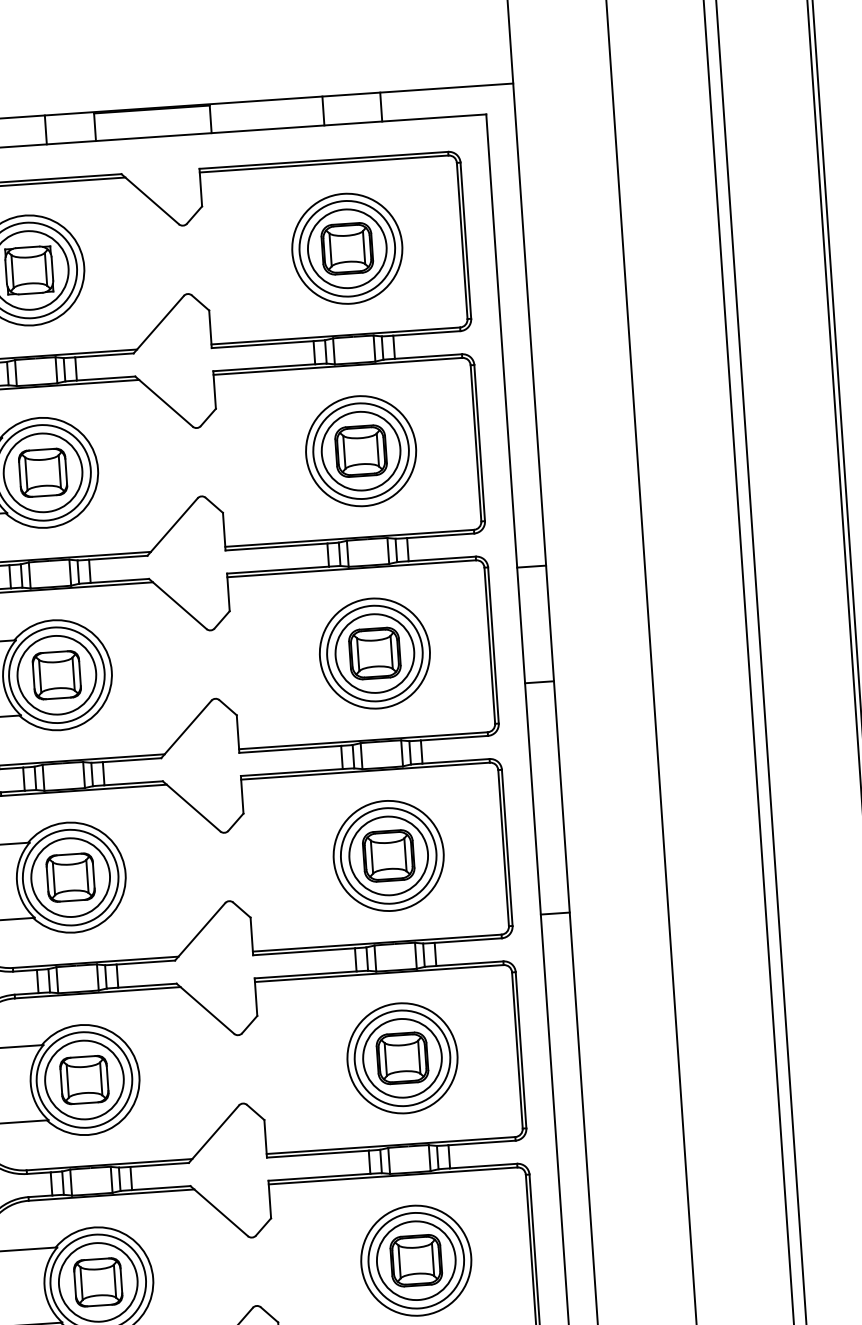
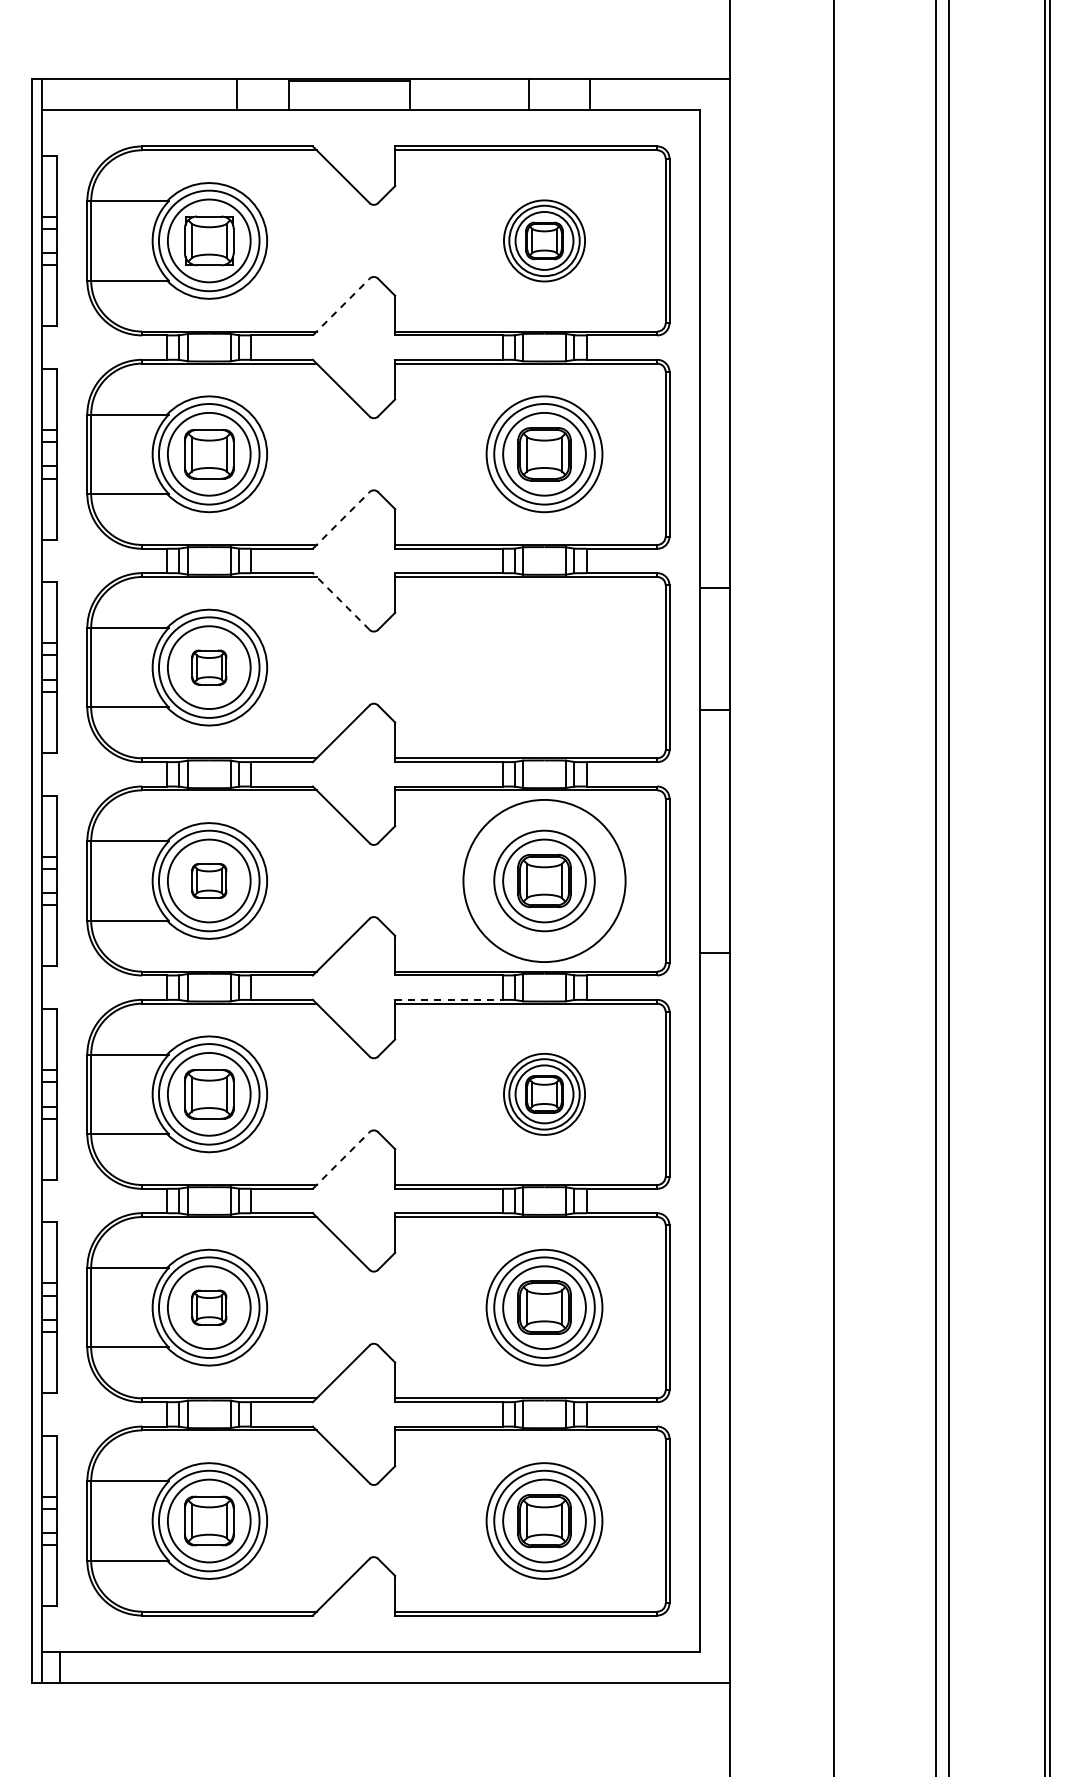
part: (347, 248) -> (544, 240), size x0.7
line: (158, 324) -> (341, 306), solid -> dashed
line: (172, 527) -> (341, 520), solid -> dashed
line: (177, 604) -> (340, 601), solid -> dashed
part: (374, 653) -> (544, 667), removed
part: (57, 675) -> (209, 667), size x0.7
circle: (388, 855) -> (544, 880), size x1.4
part: (70, 877) -> (209, 880), size x0.7
line: (305, 974) -> (448, 999), solid -> dashed
part: (402, 1058) -> (544, 1094), size x0.7
line: (214, 1134) -> (341, 1160), solid -> dashed
part: (98, 1282) -> (209, 1307), size x0.7

